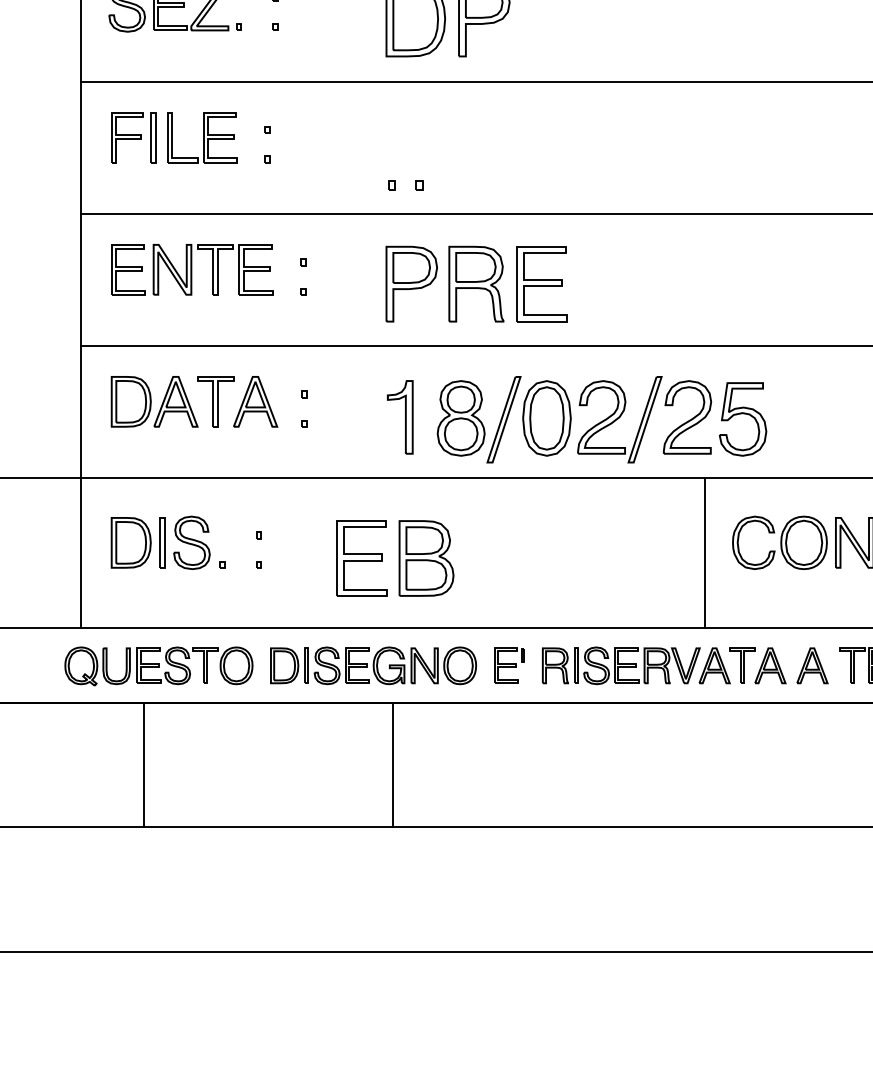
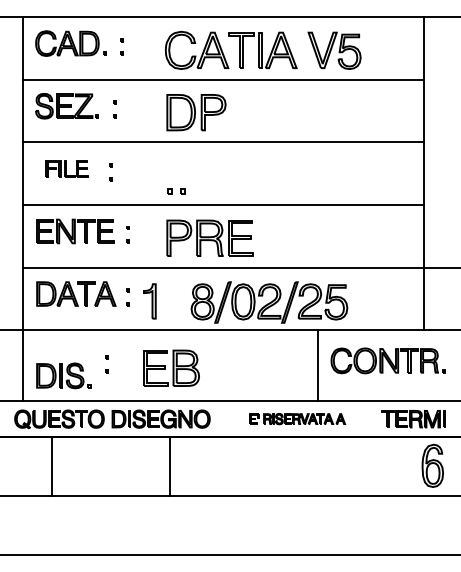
part: (173, 136) -> (66, 168), size x0.7
part: (399, 417) -> (149, 301), moved
part: (167, 542) -> (63, 375), moved
part: (661, 664) -> (297, 418), size x0.6

